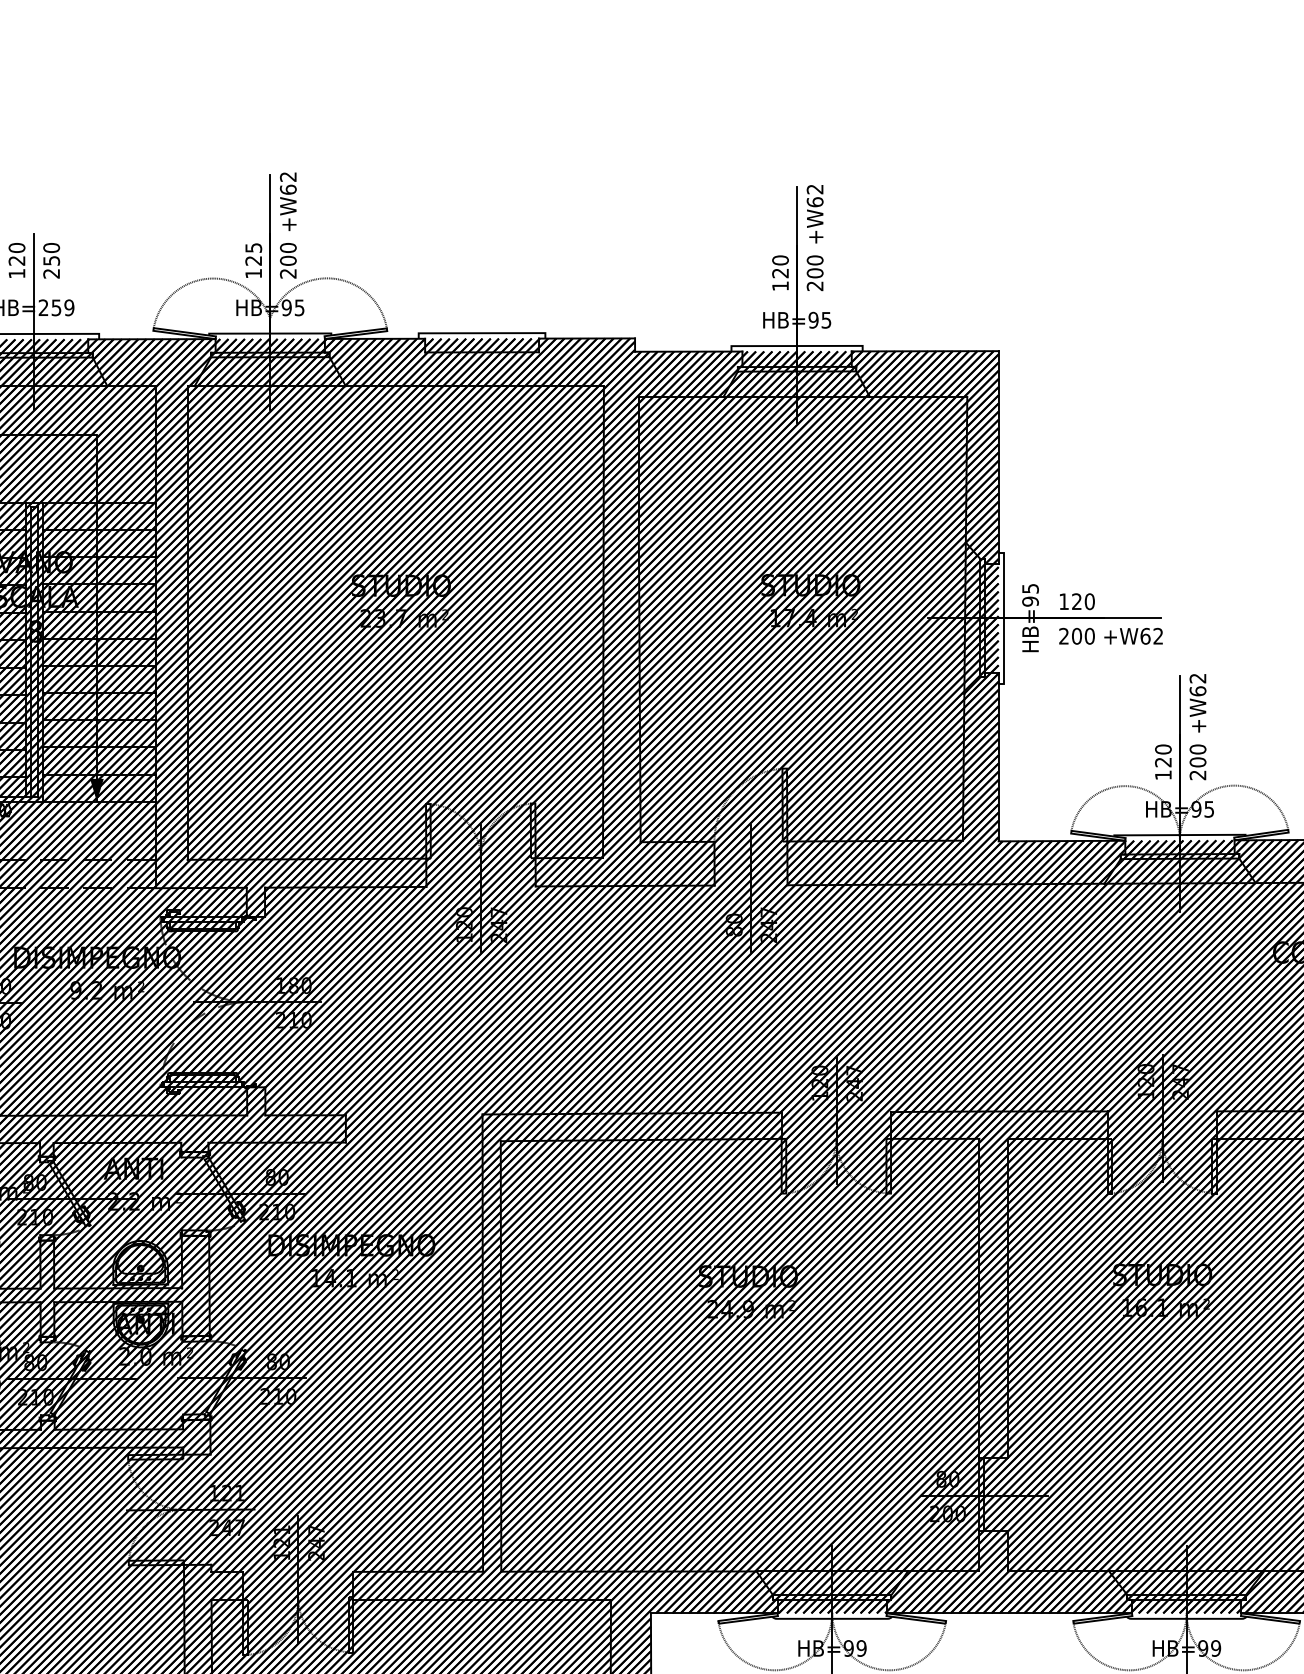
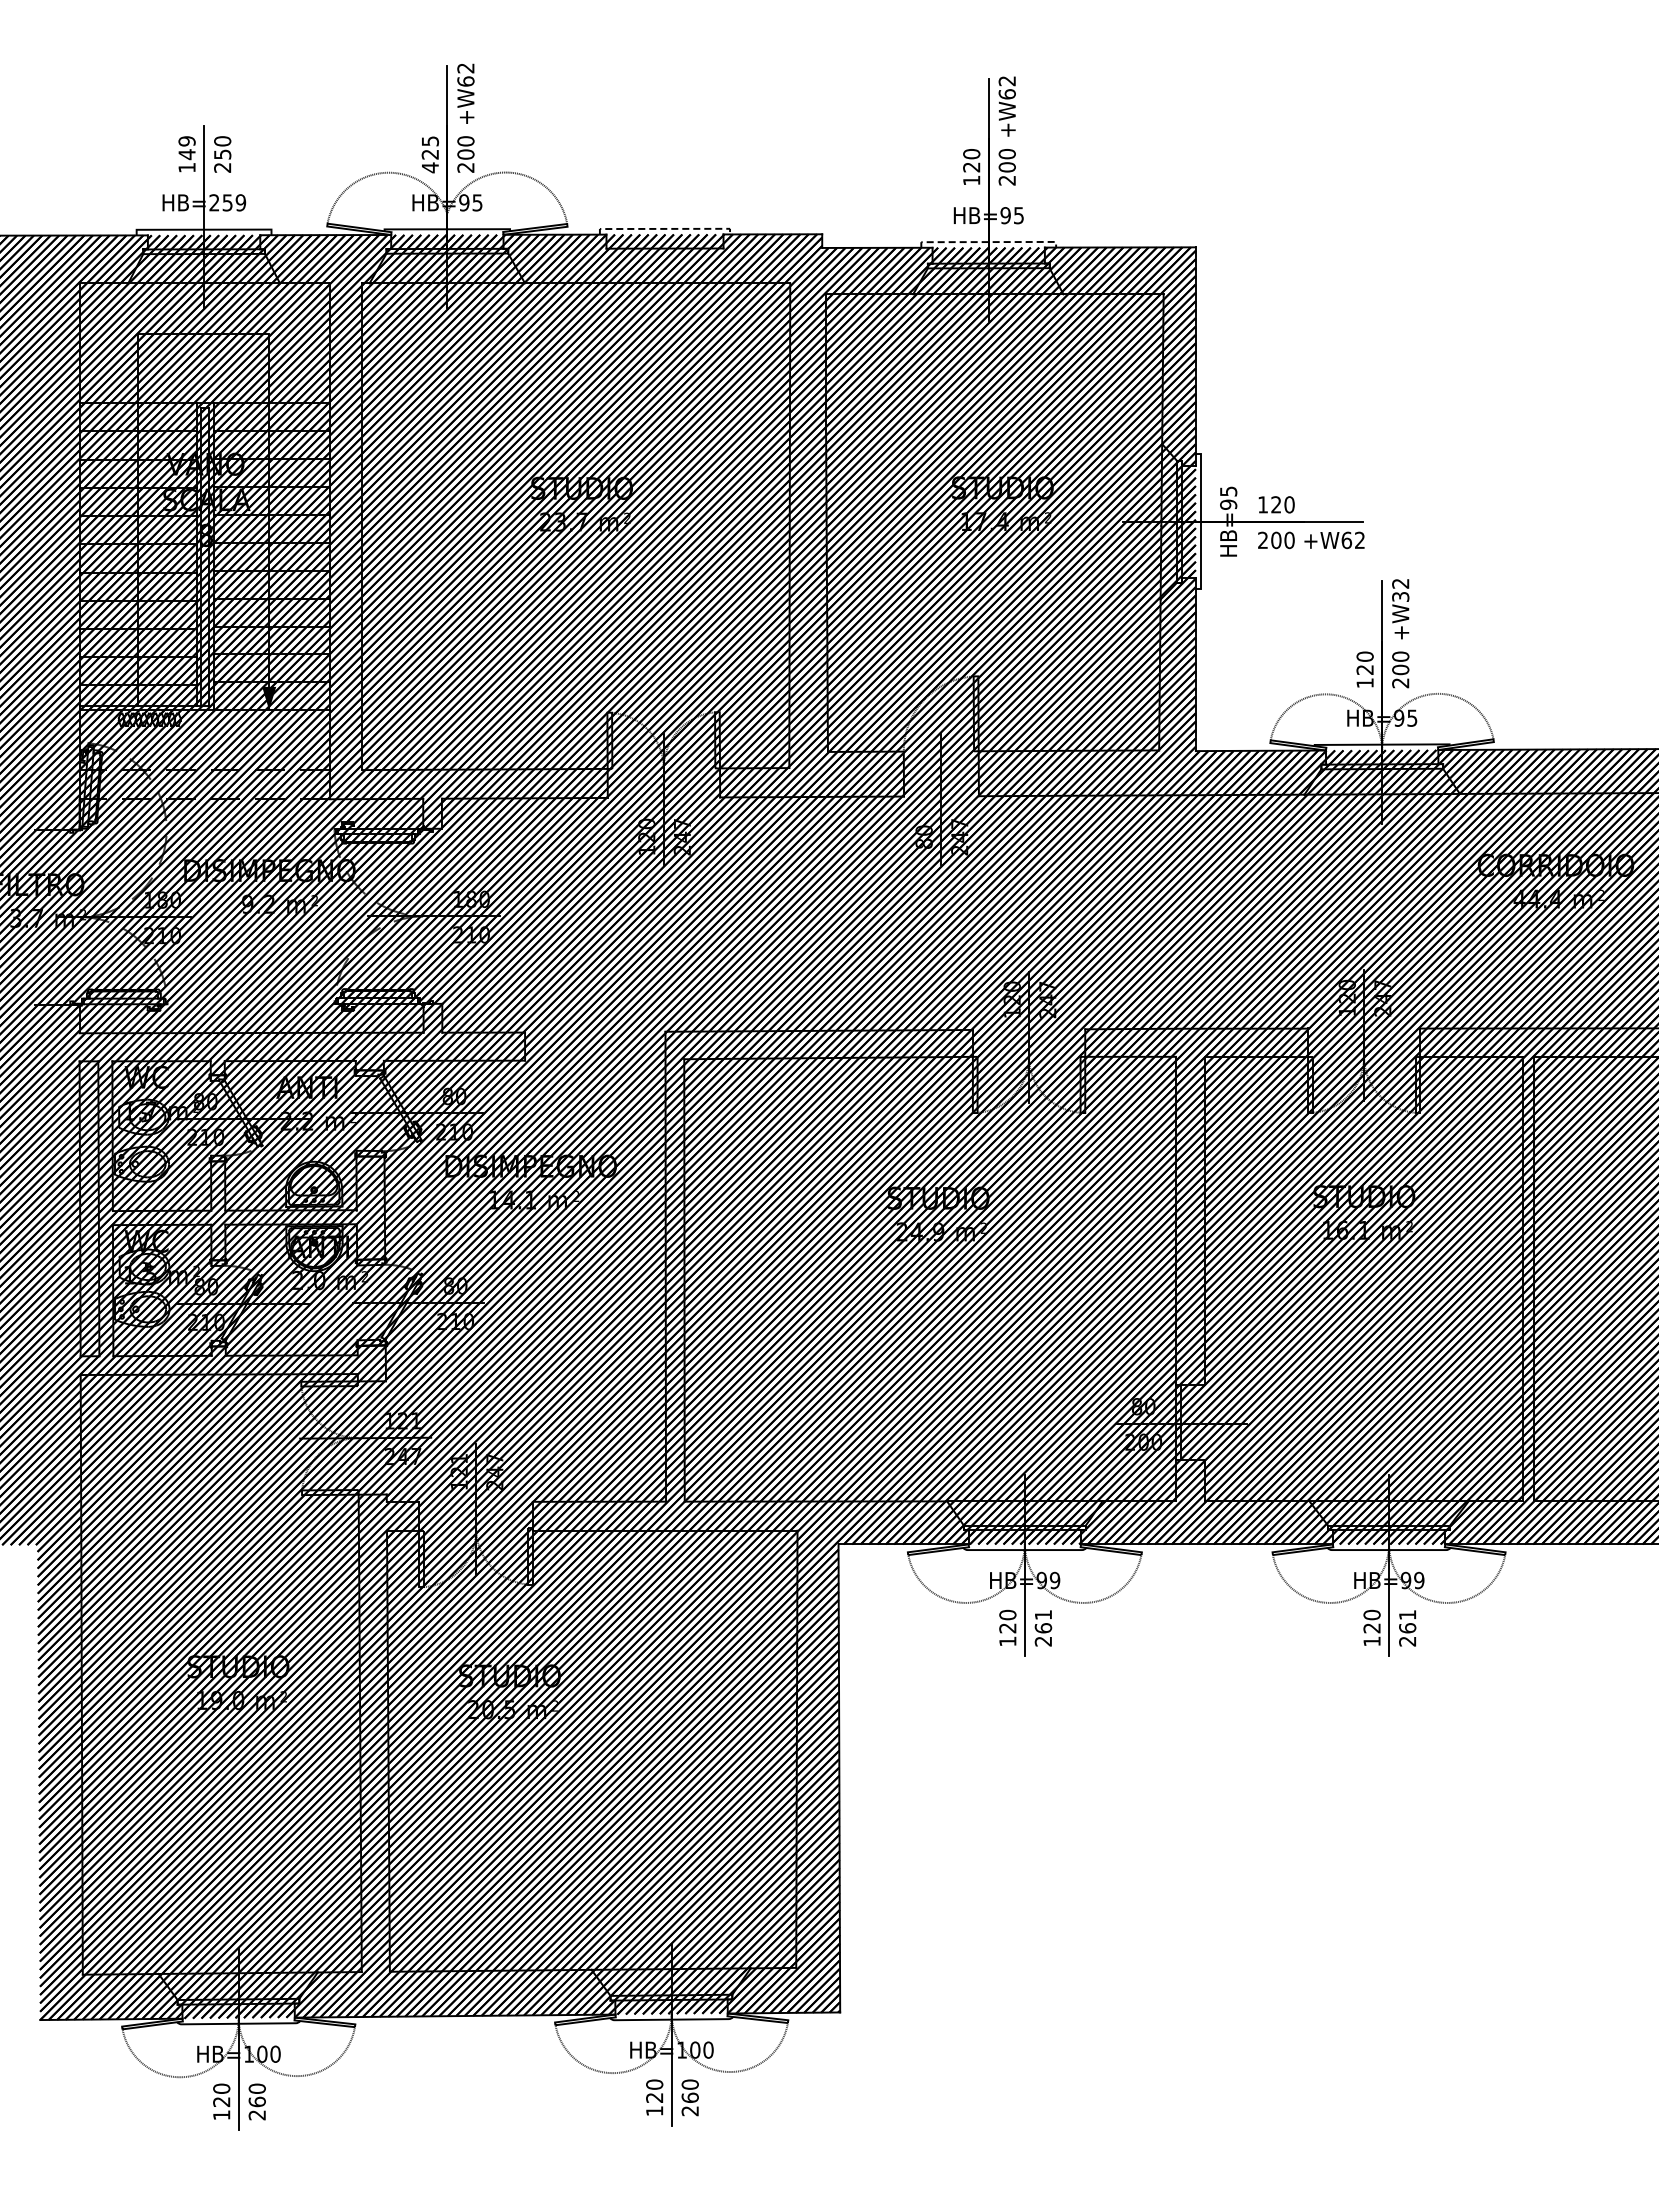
text: (16, 254) -> (186, 148), 120 -> 149
text: (253, 273) -> (430, 167), 125 -> 425
line: (482, 332) -> (665, 228), solid -> dashed
line: (797, 346) -> (989, 242), solid -> dashed
text: (1197, 690) -> (1400, 596), +W62 -> +W32

